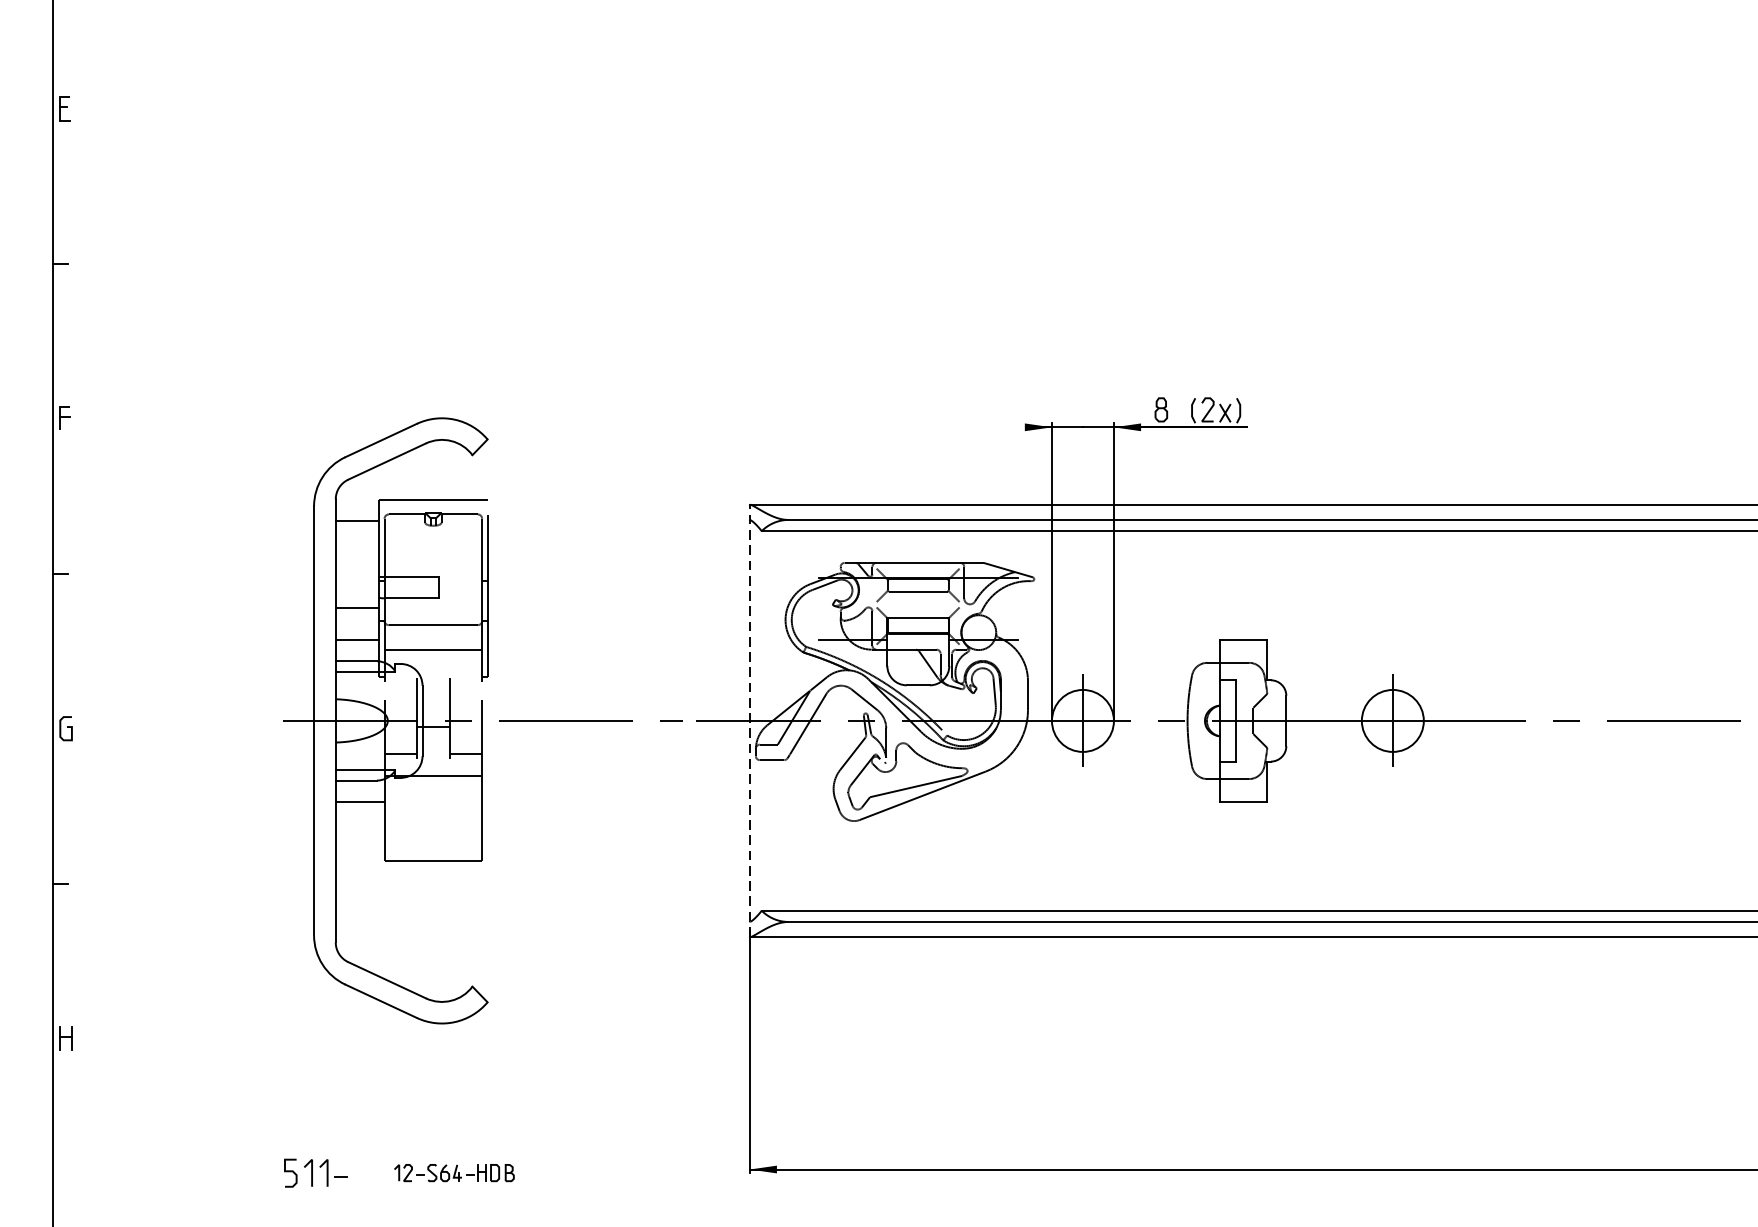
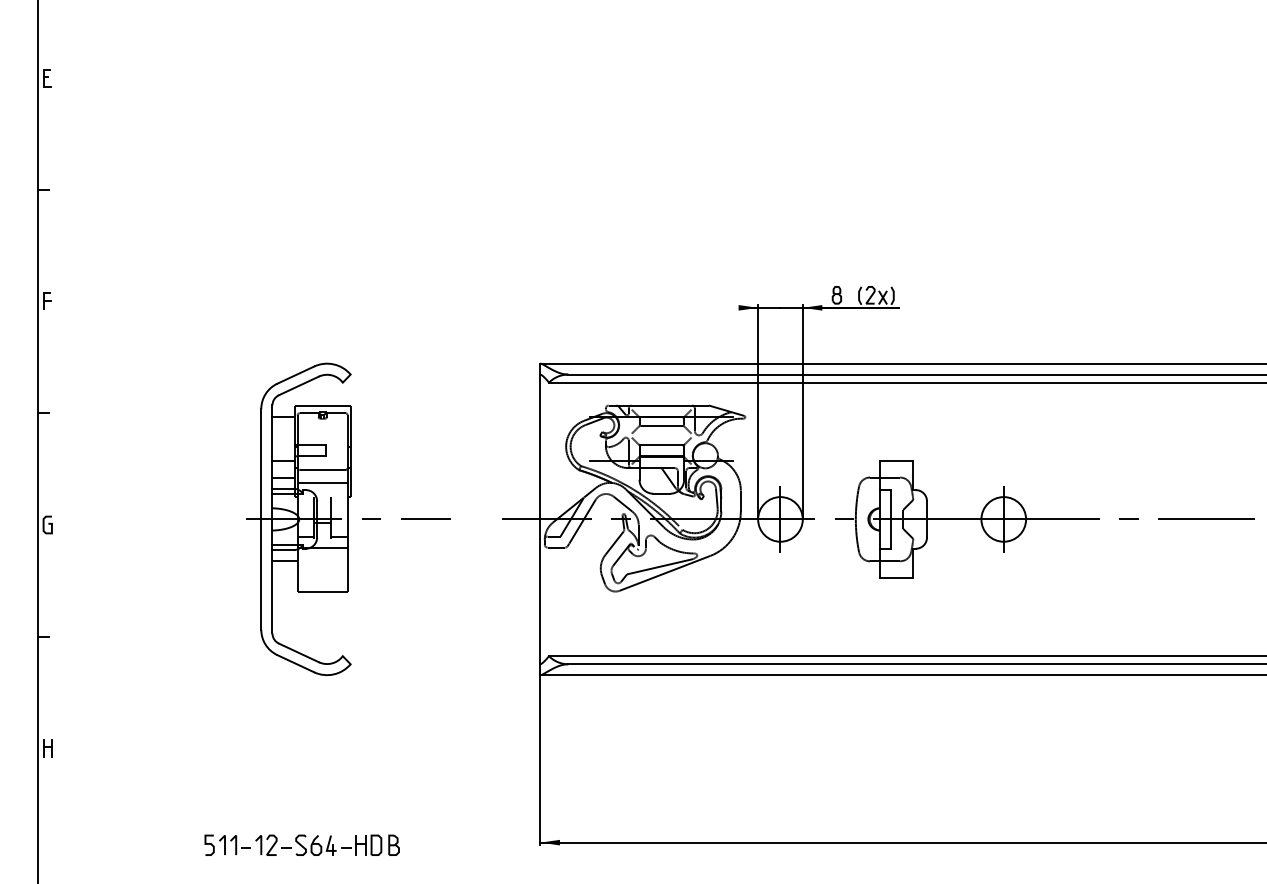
line: (749, 719) -> (540, 518), dashed -> solid
part: (483, 721) -> (348, 519), size x0.71
part: (454, 1172) -> (327, 844), size x1.67

